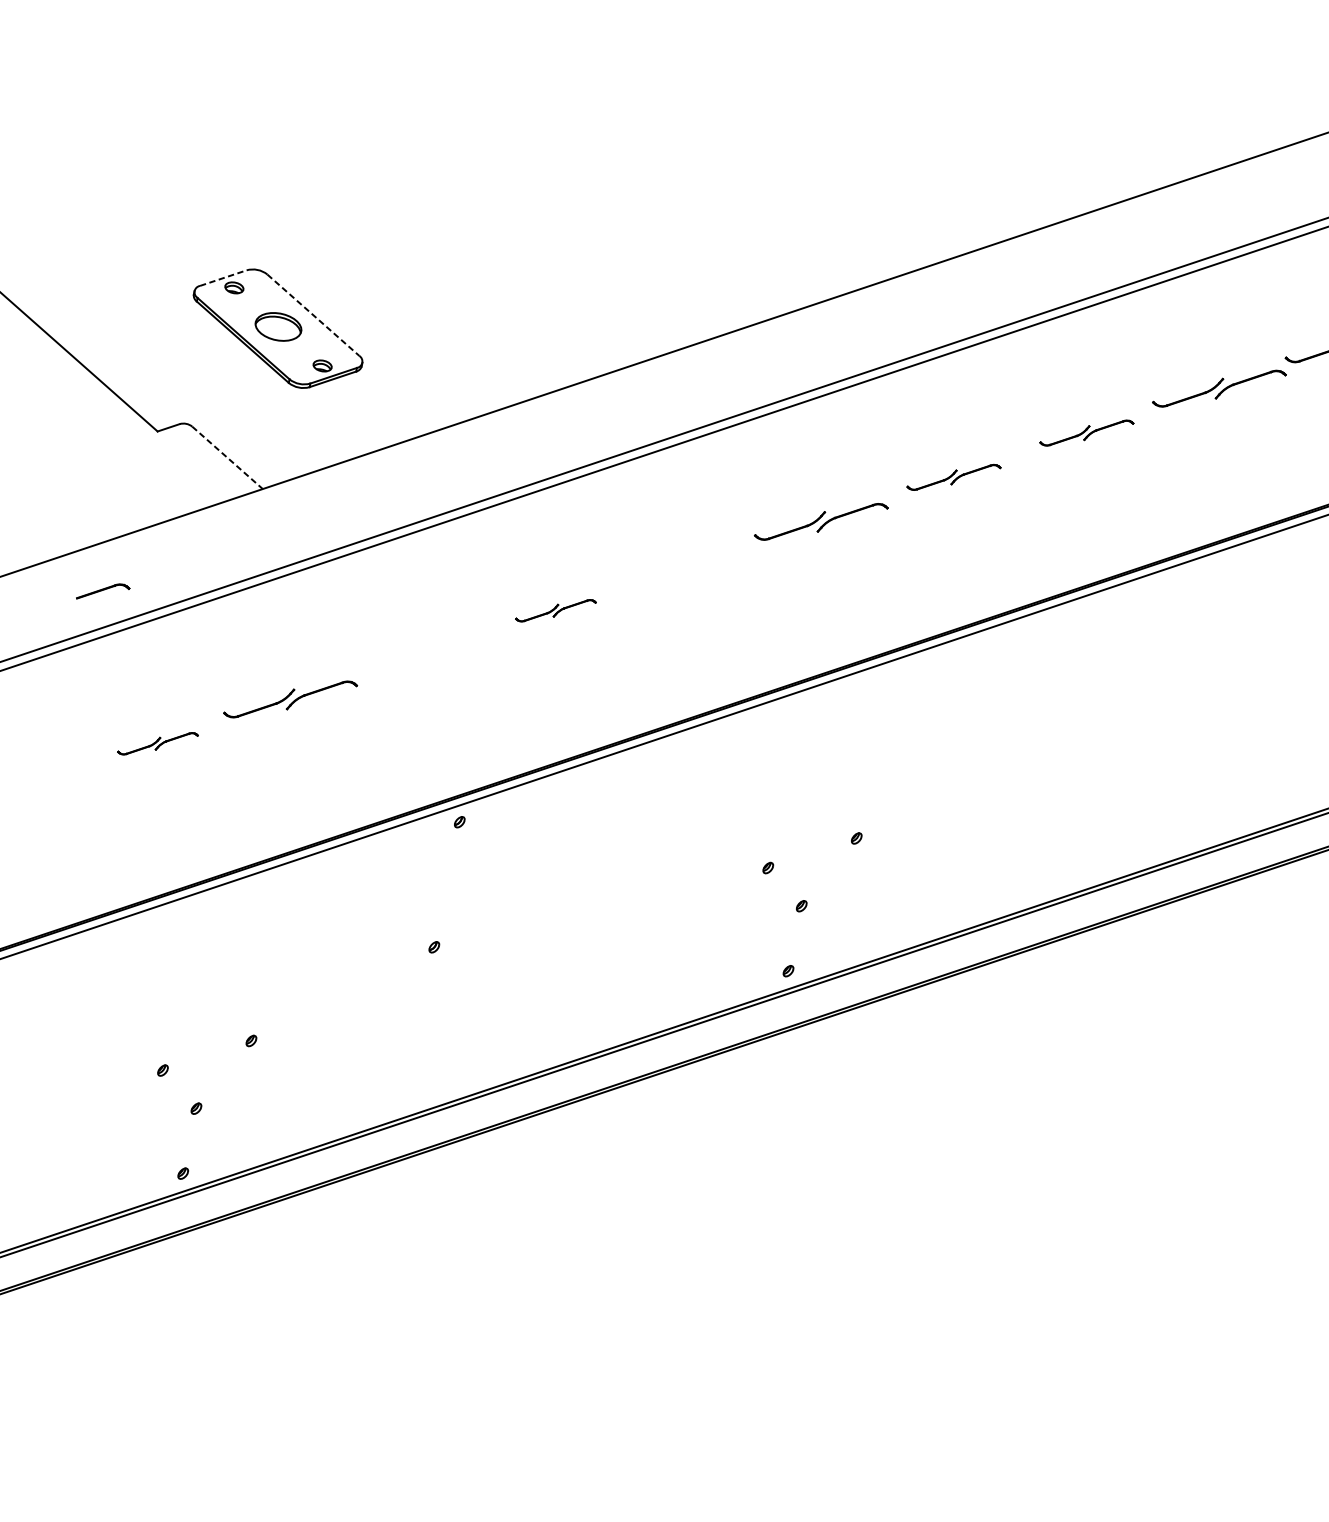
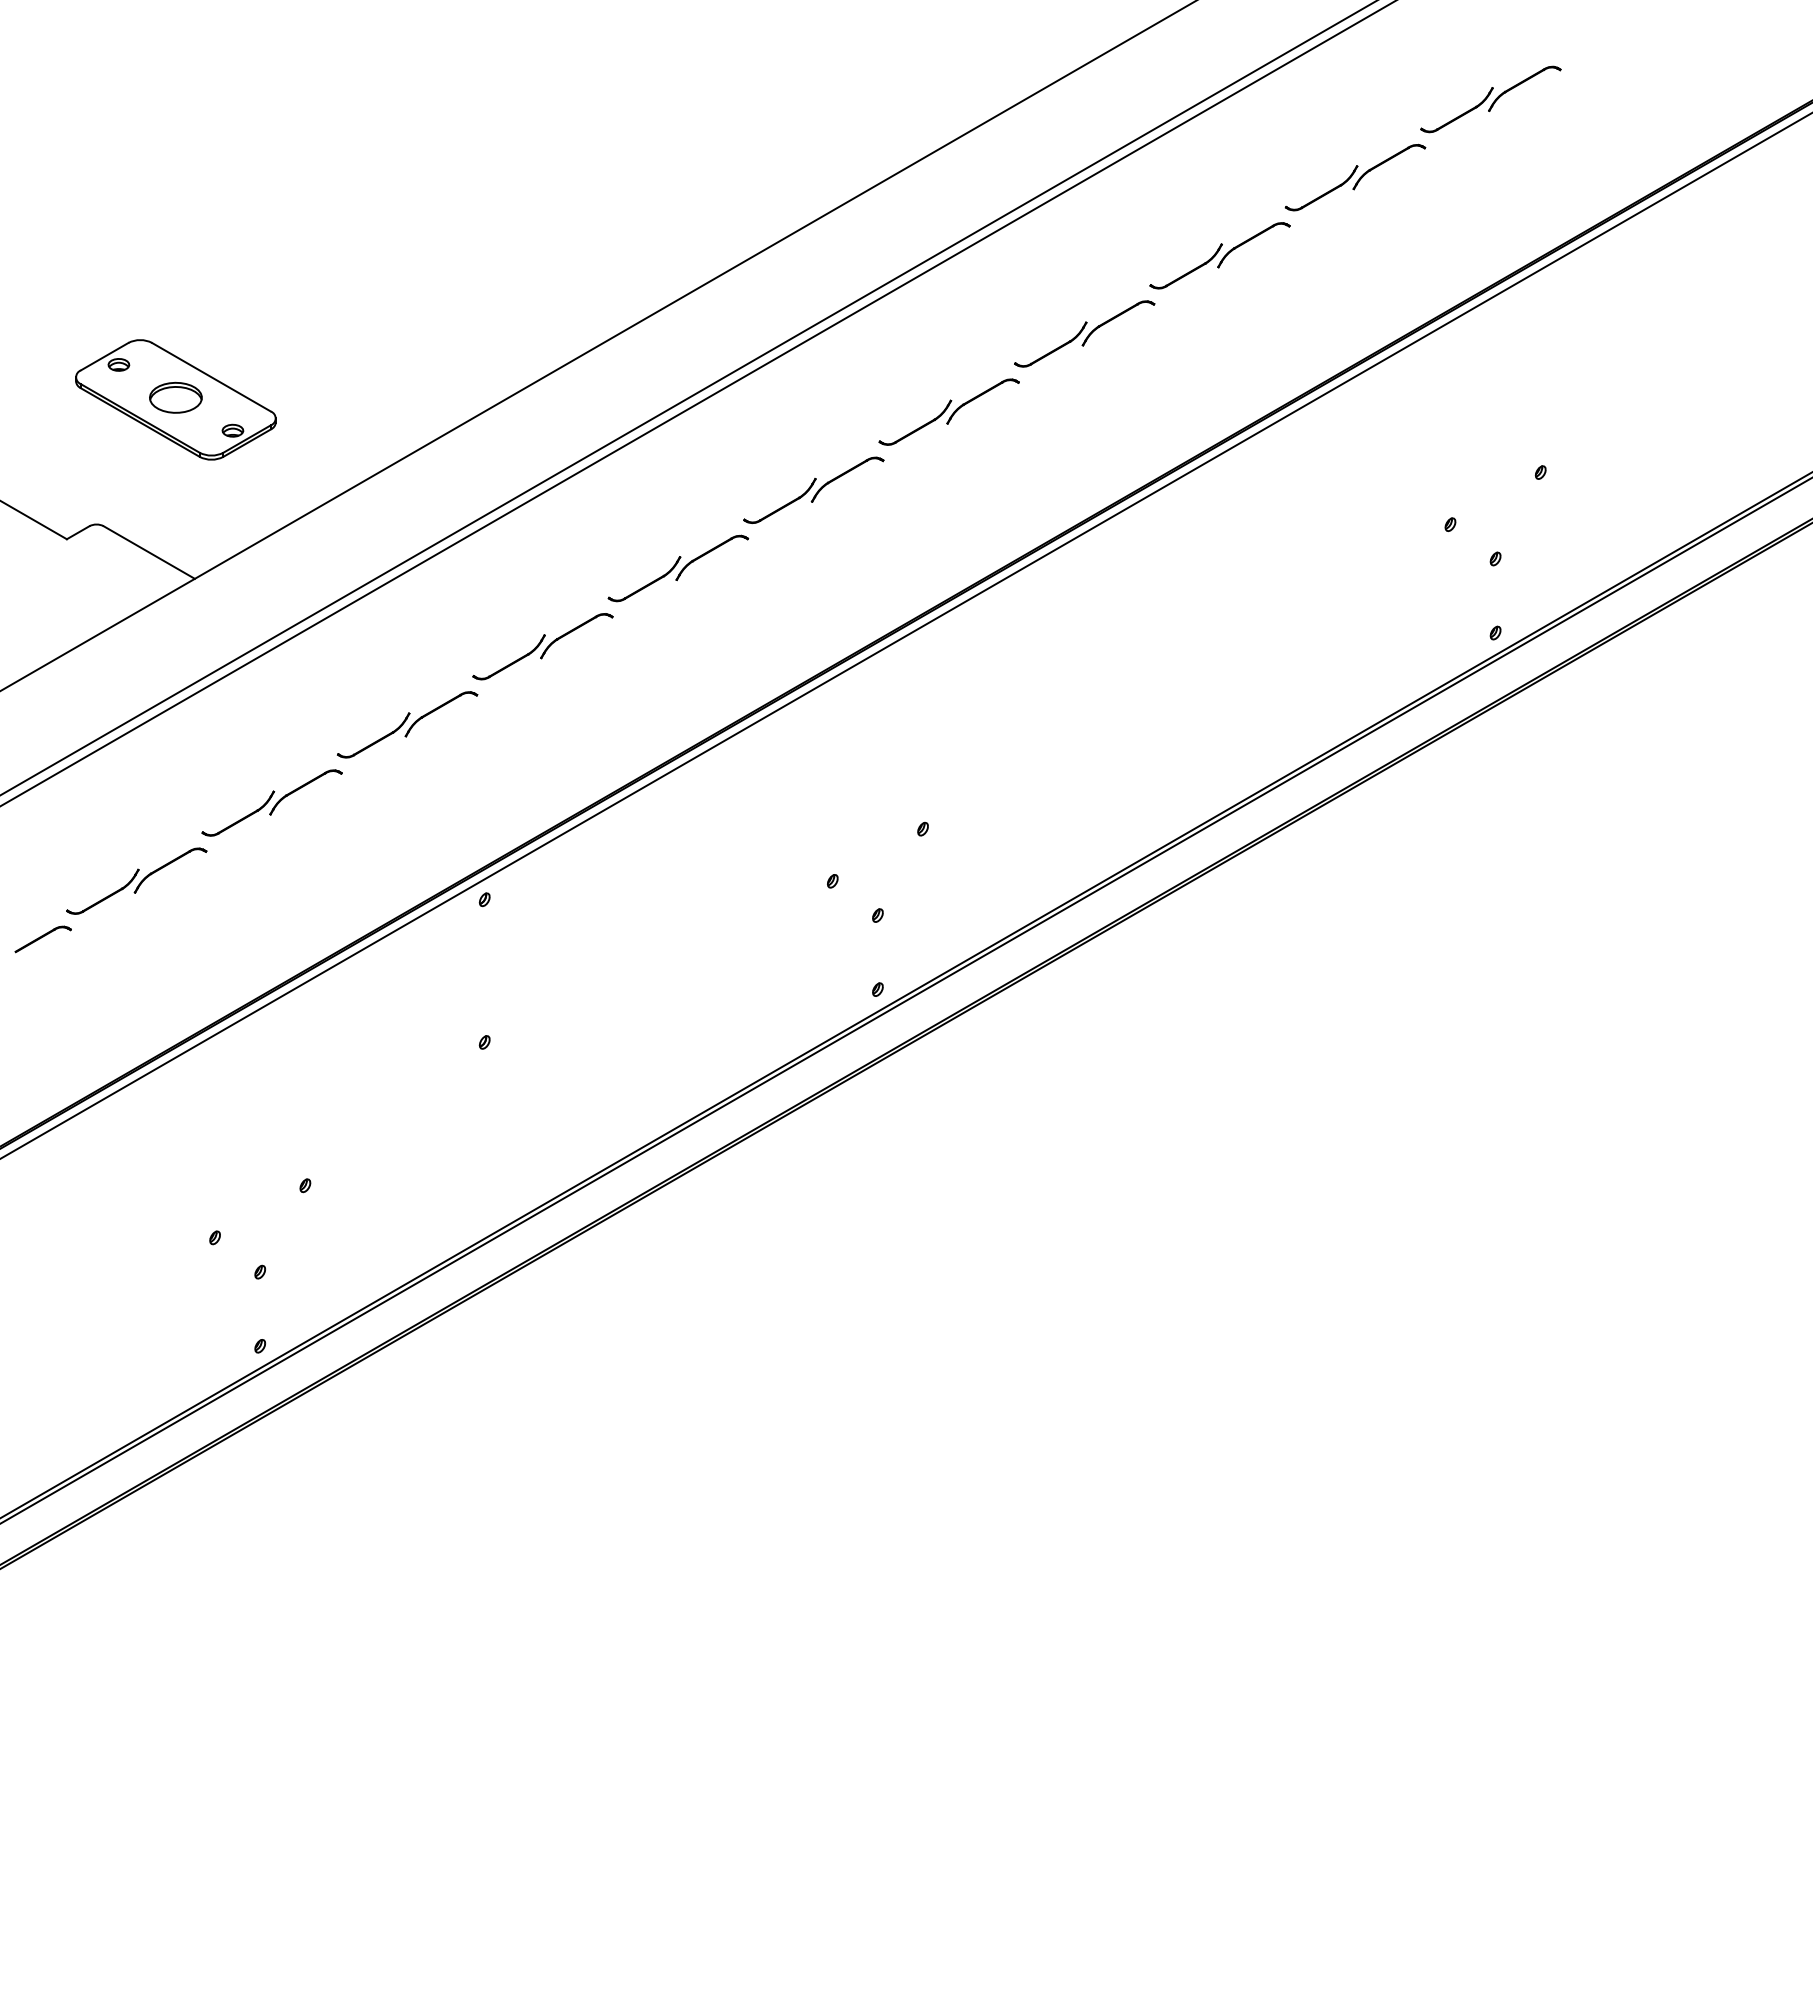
line: (224, 278) -> (105, 356), dashed -> solid
line: (313, 315) -> (211, 377), dashed -> solid
part: (1086, 432) -> (1084, 333), size x1.43
line: (227, 457) -> (149, 552), dashed -> solid
part: (953, 476) -> (948, 411), size x1.43
part: (688, 566) -> (678, 568), added
part: (102, 592) -> (42, 939), moved
part: (555, 610) -> (542, 646), size x1.67
part: (423, 654) -> (407, 724), added
part: (157, 743) -> (136, 880), size x1.67

